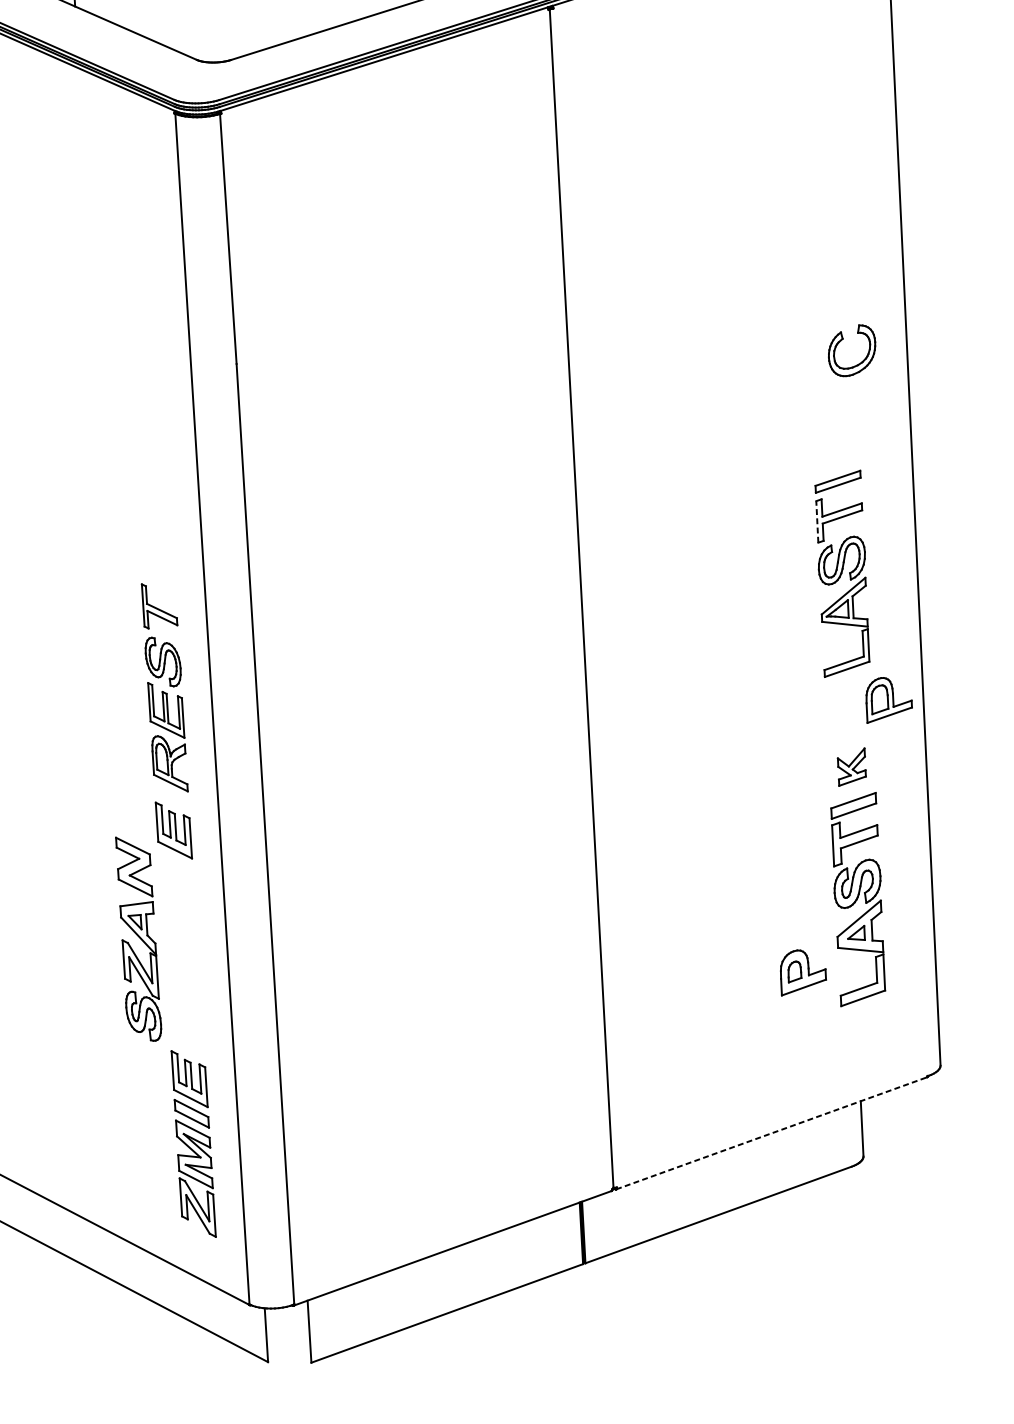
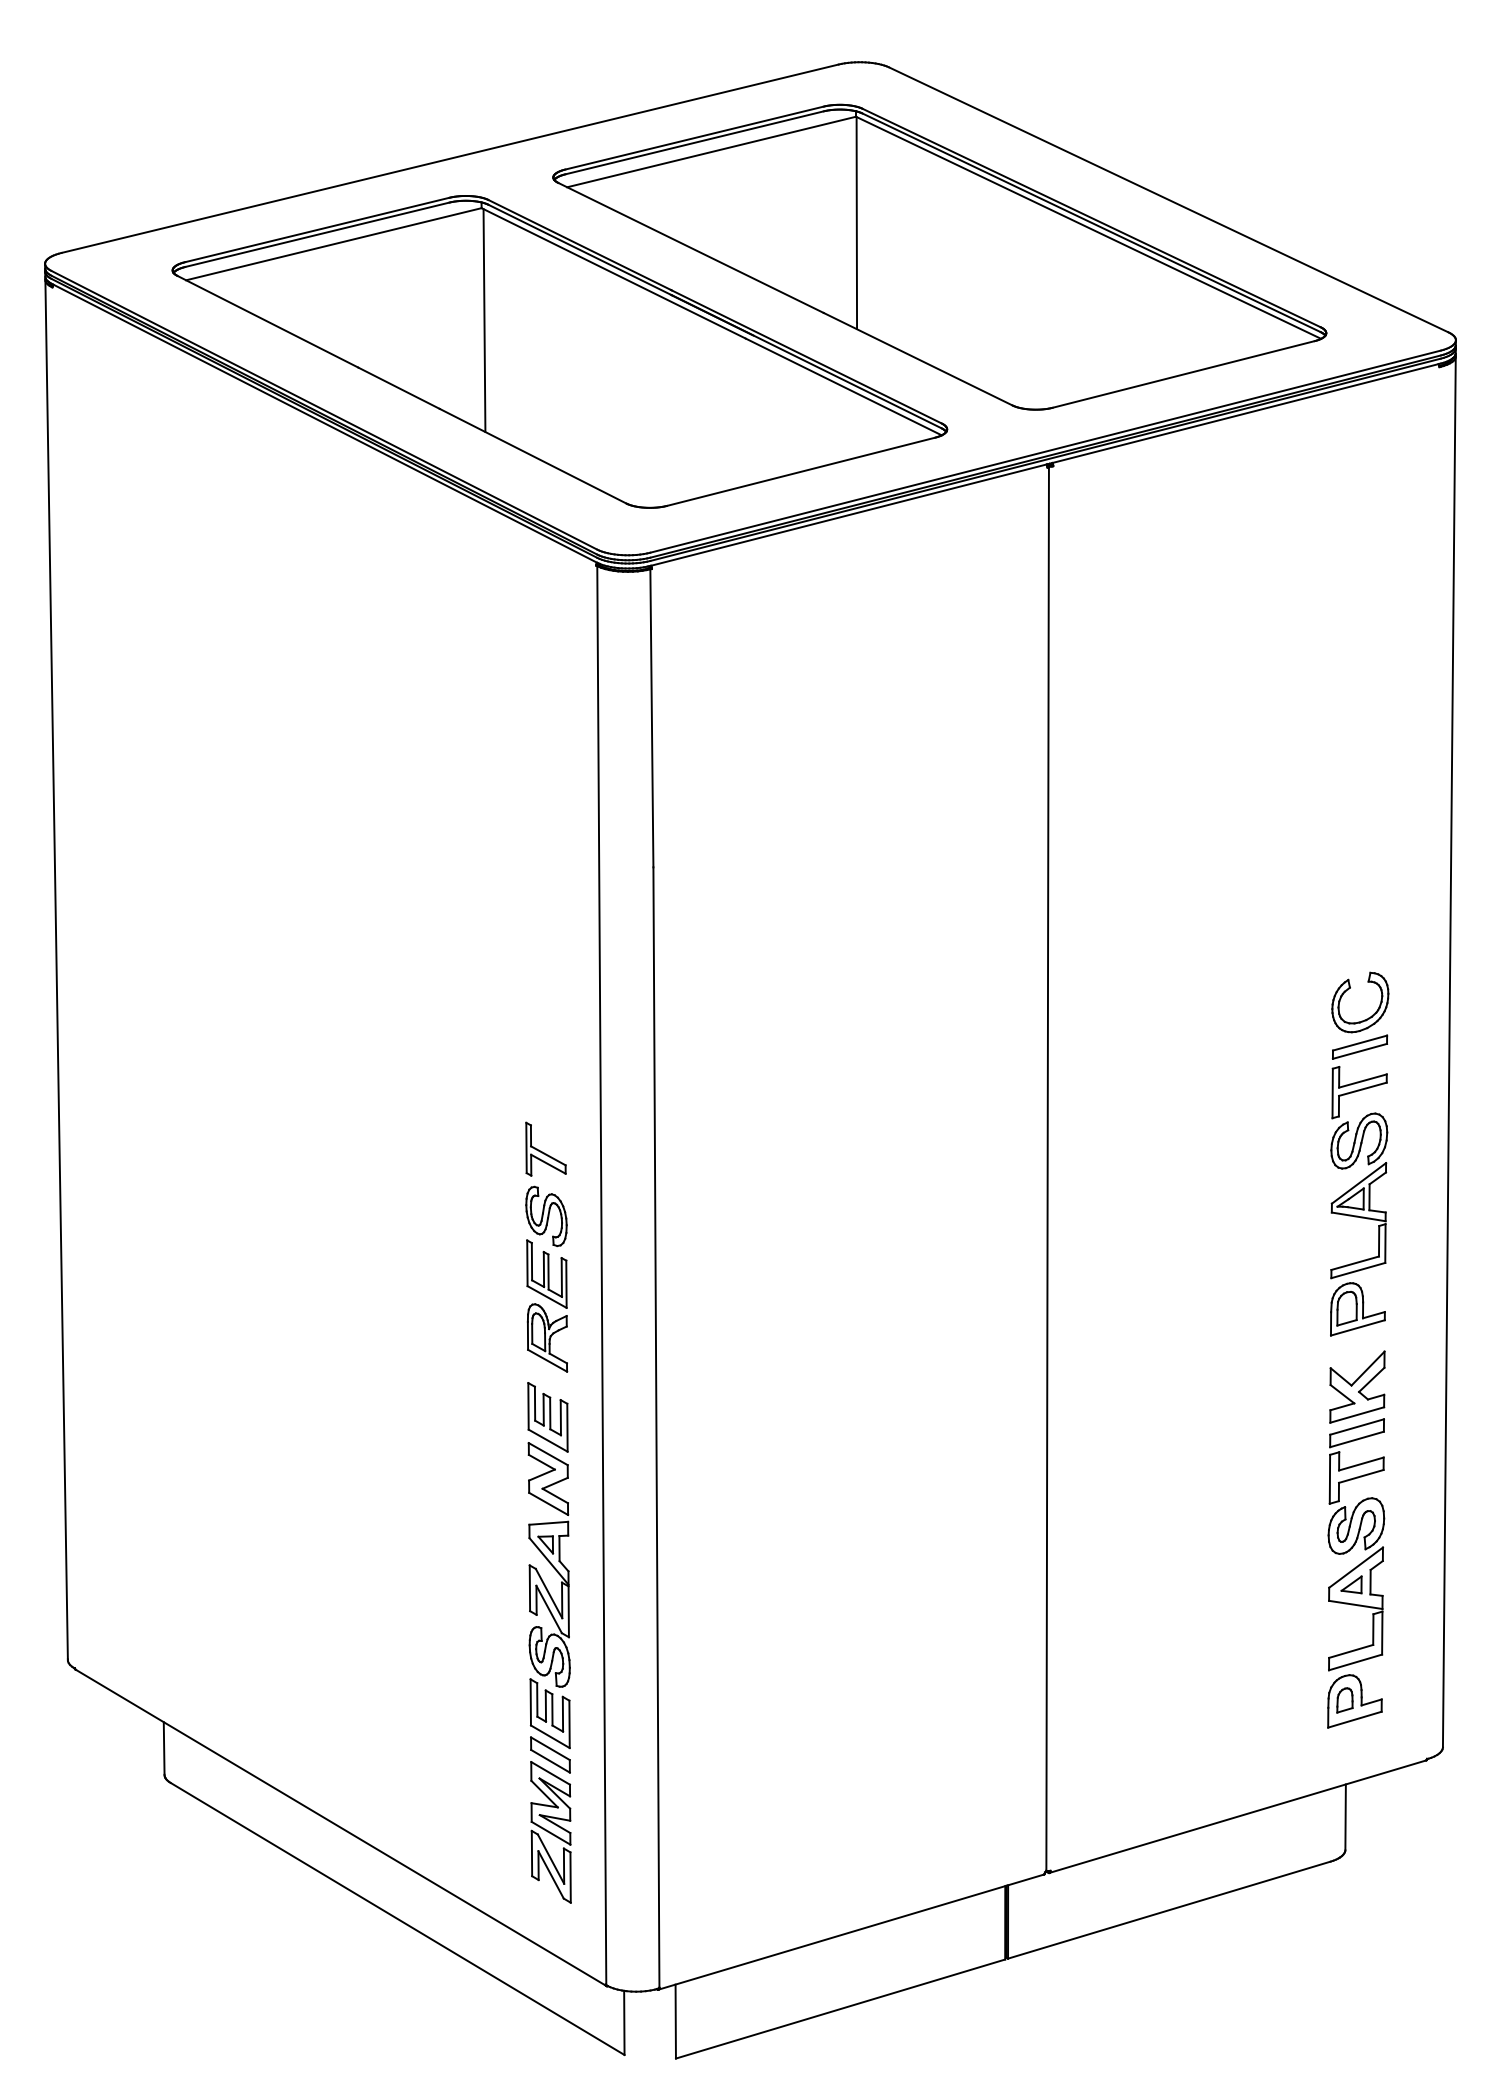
part: (841, 341) -> (1348, 990), moved
line: (817, 521) -> (1332, 1093), dashed -> solid
part: (888, 699) -> (1357, 1309), moved
part: (851, 766) -> (1357, 1386), size x1.67
part: (138, 938) -> (548, 1564), moved
part: (802, 972) -> (1354, 1701), moved
line: (771, 1133) -> (1237, 1816), dashed -> solid

